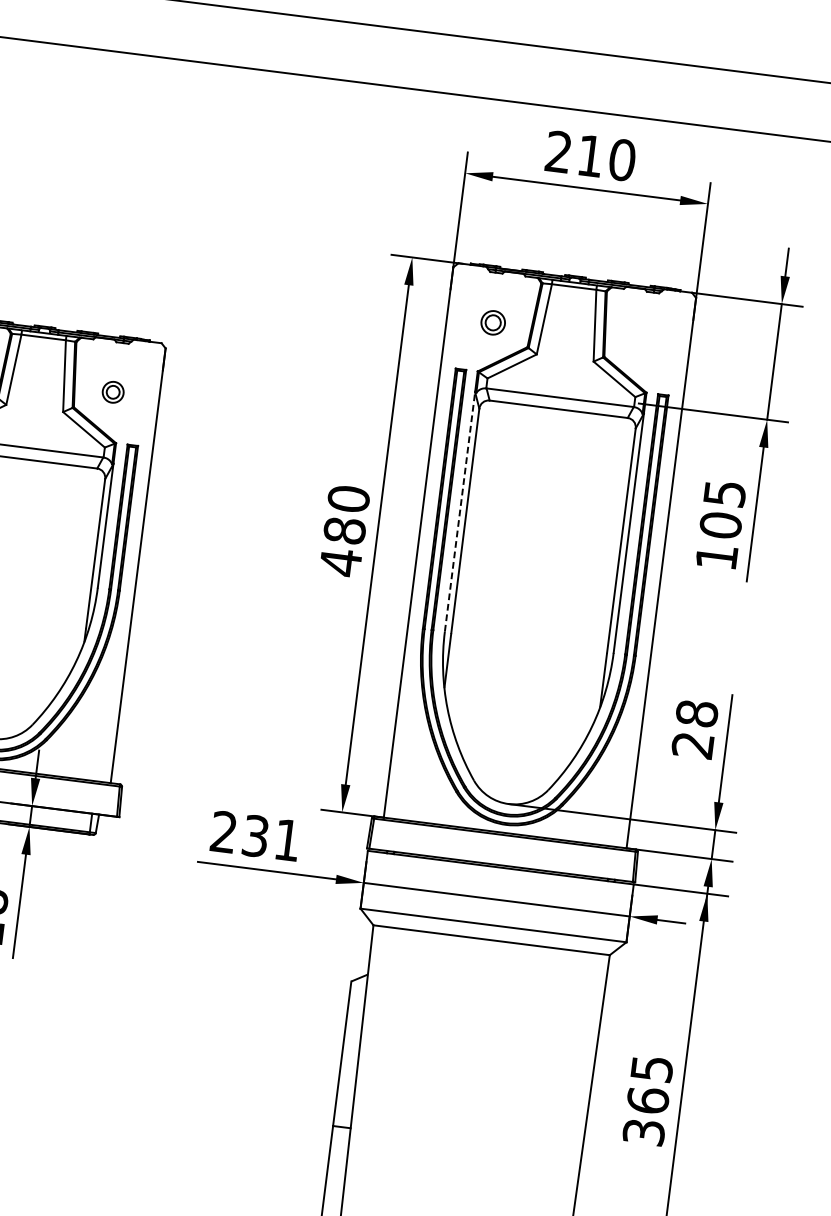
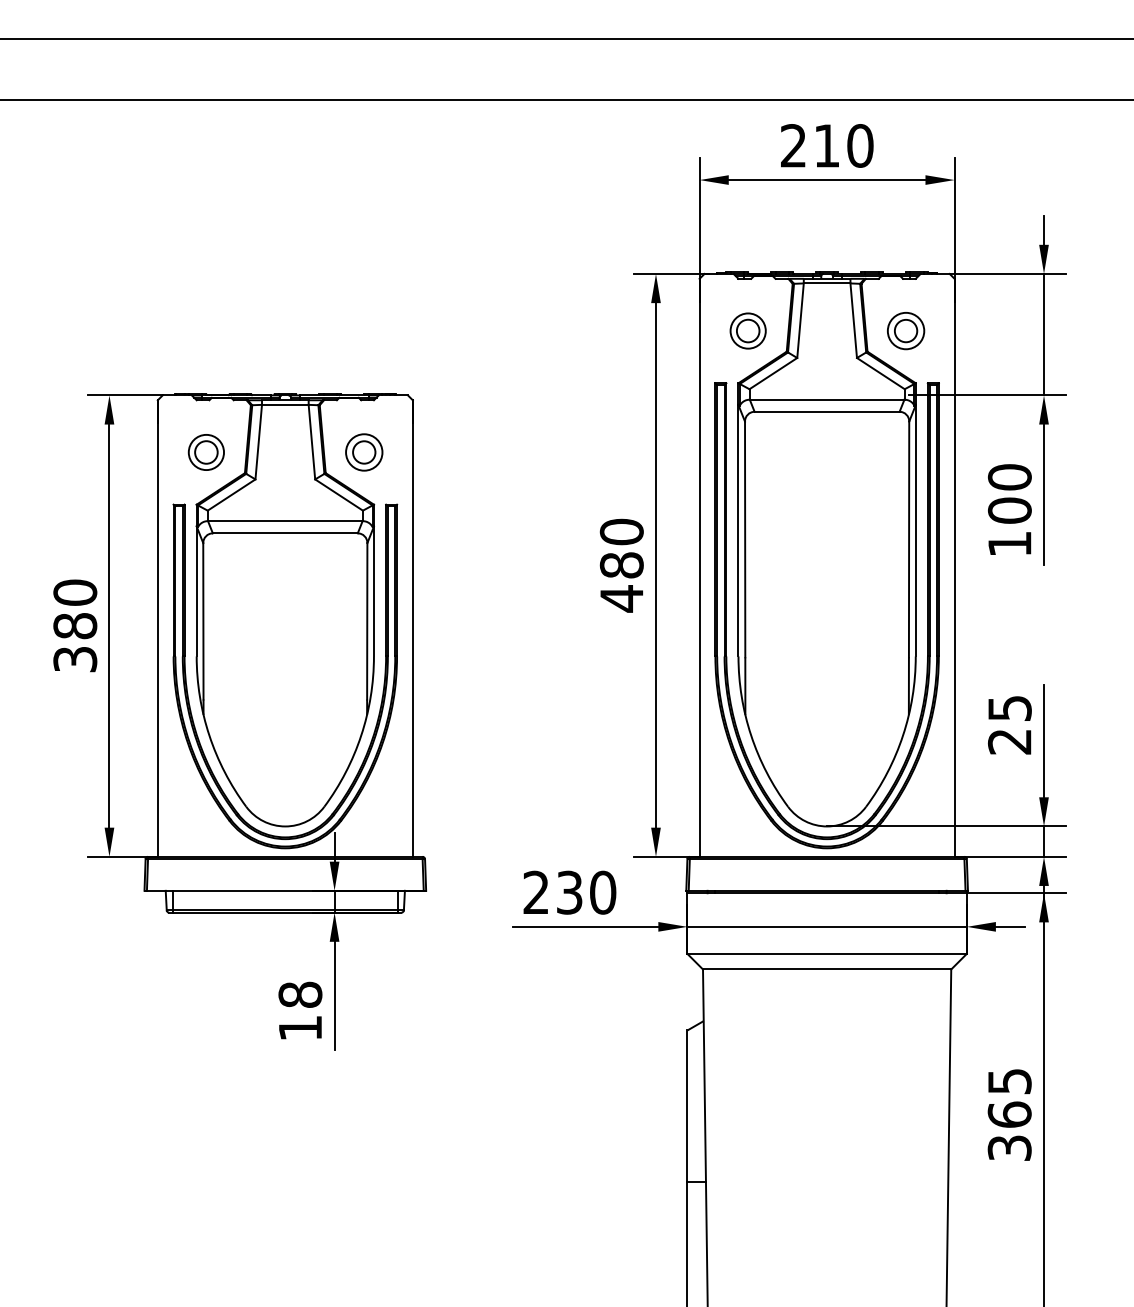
part: (492, 322) -> (747, 330), size x1.43
part: (643, 342) -> (906, 331), added
part: (113, 392) -> (364, 452), size x1.67
text: (724, 493) -> (1009, 477), 105 -> 100
line: (460, 511) -> (738, 530), dashed -> solid
text: (696, 713) -> (1009, 708), 28 -> 25
text: (287, 840) -> (603, 892), 231 -> 230

